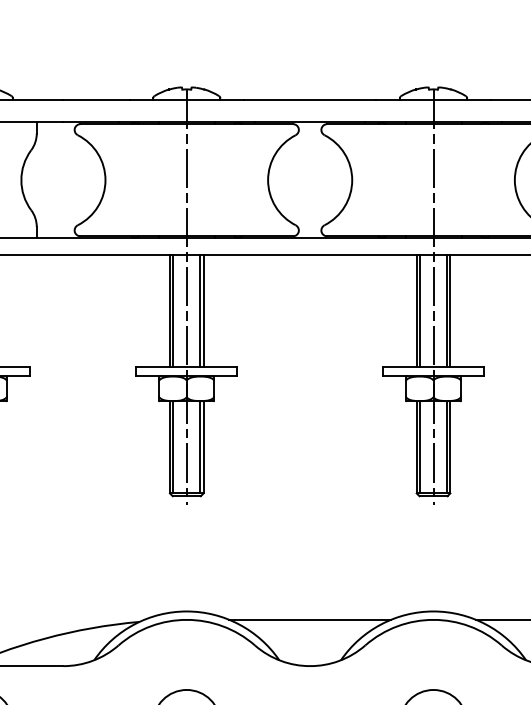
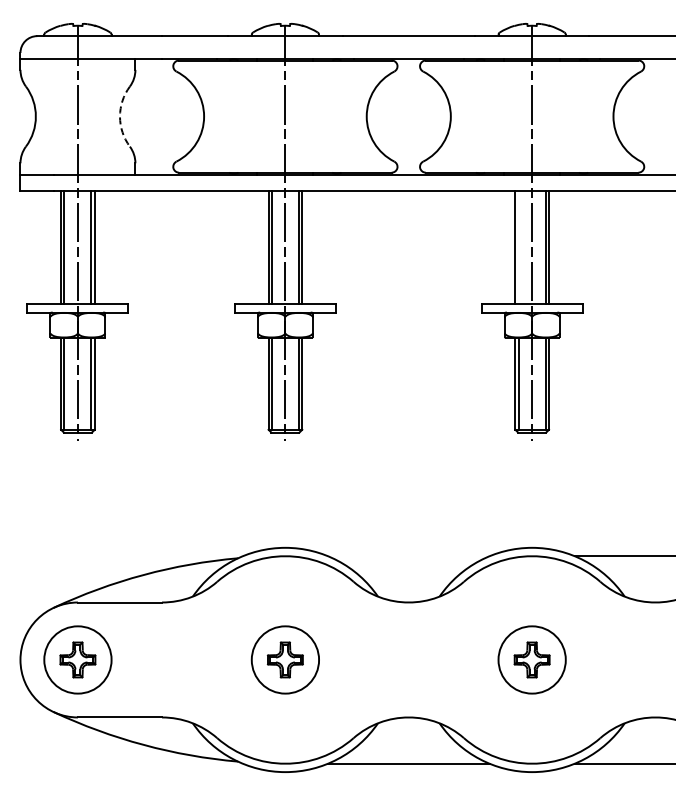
arc: (21, 180) -> (120, 116), solid -> dashed
line: (419, 311) -> (518, 247), removed
line: (309, 620) -> (408, 556), removed

